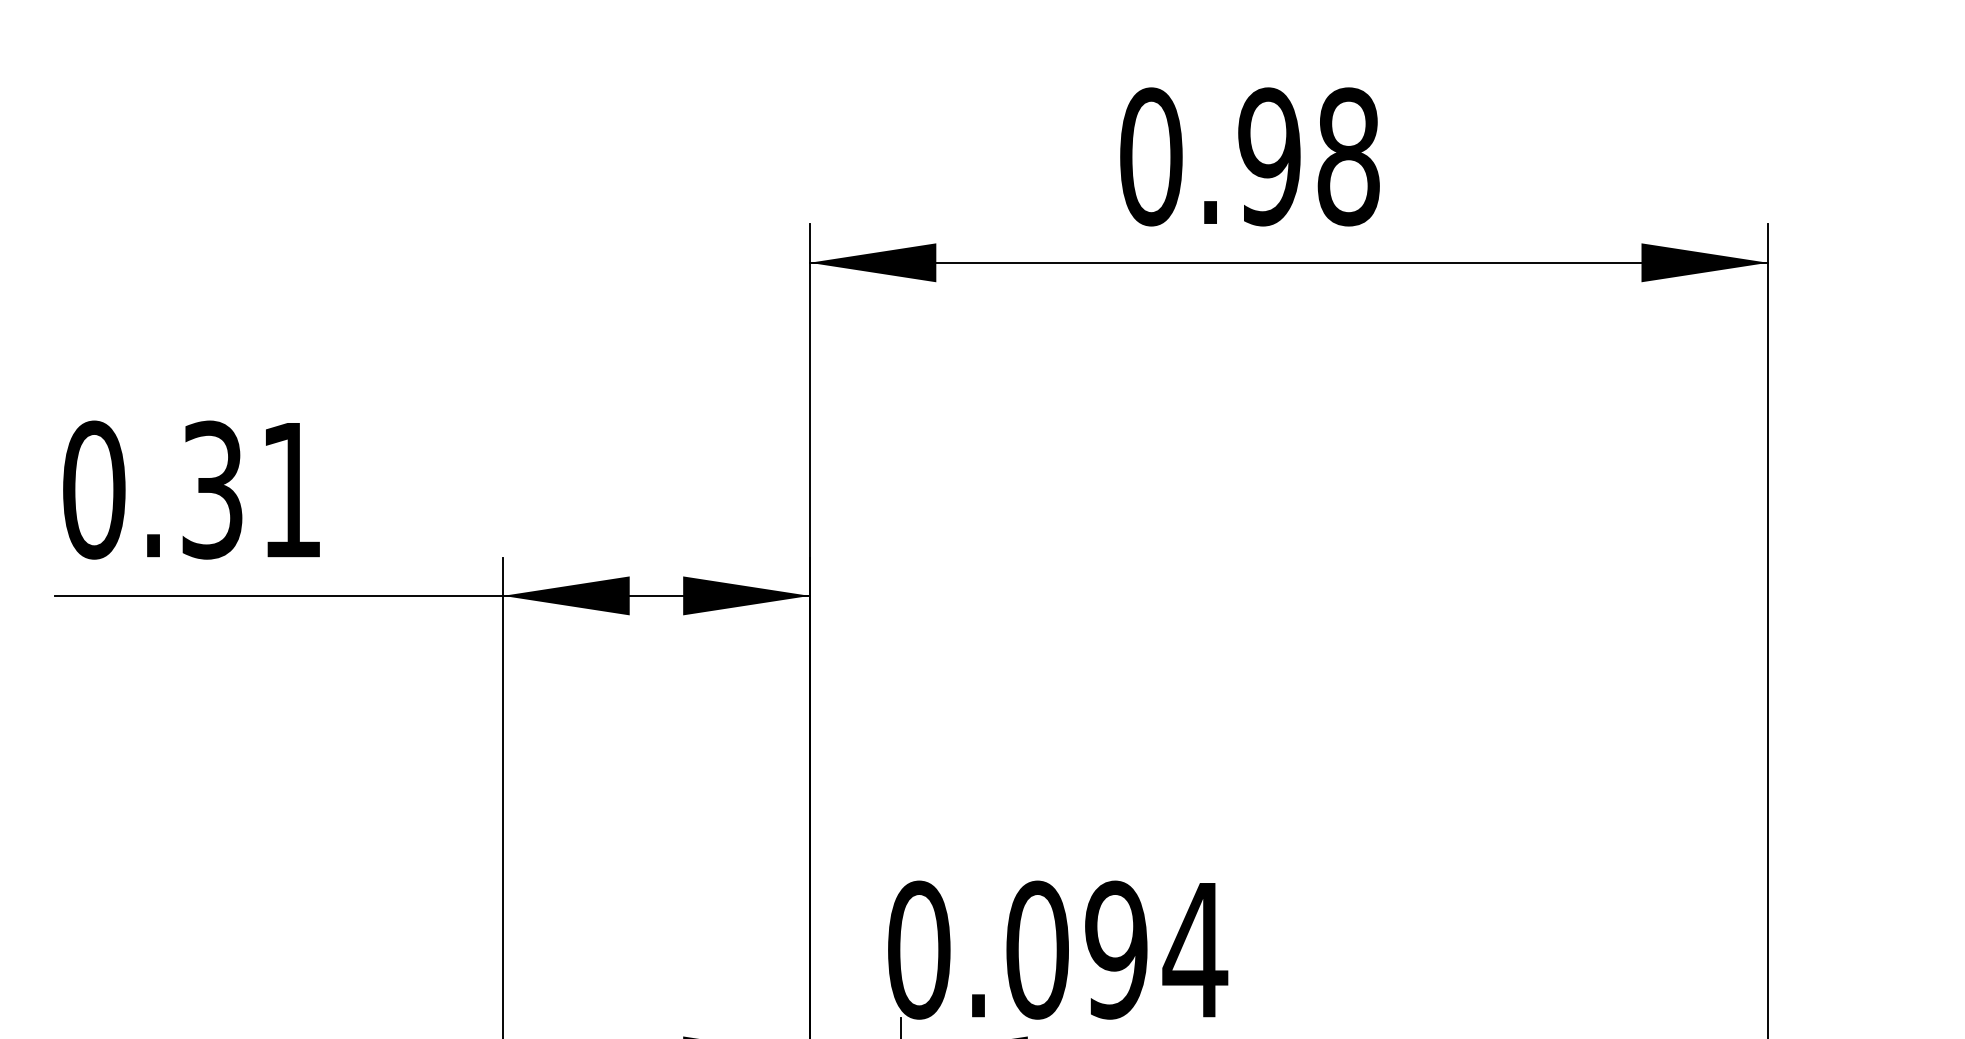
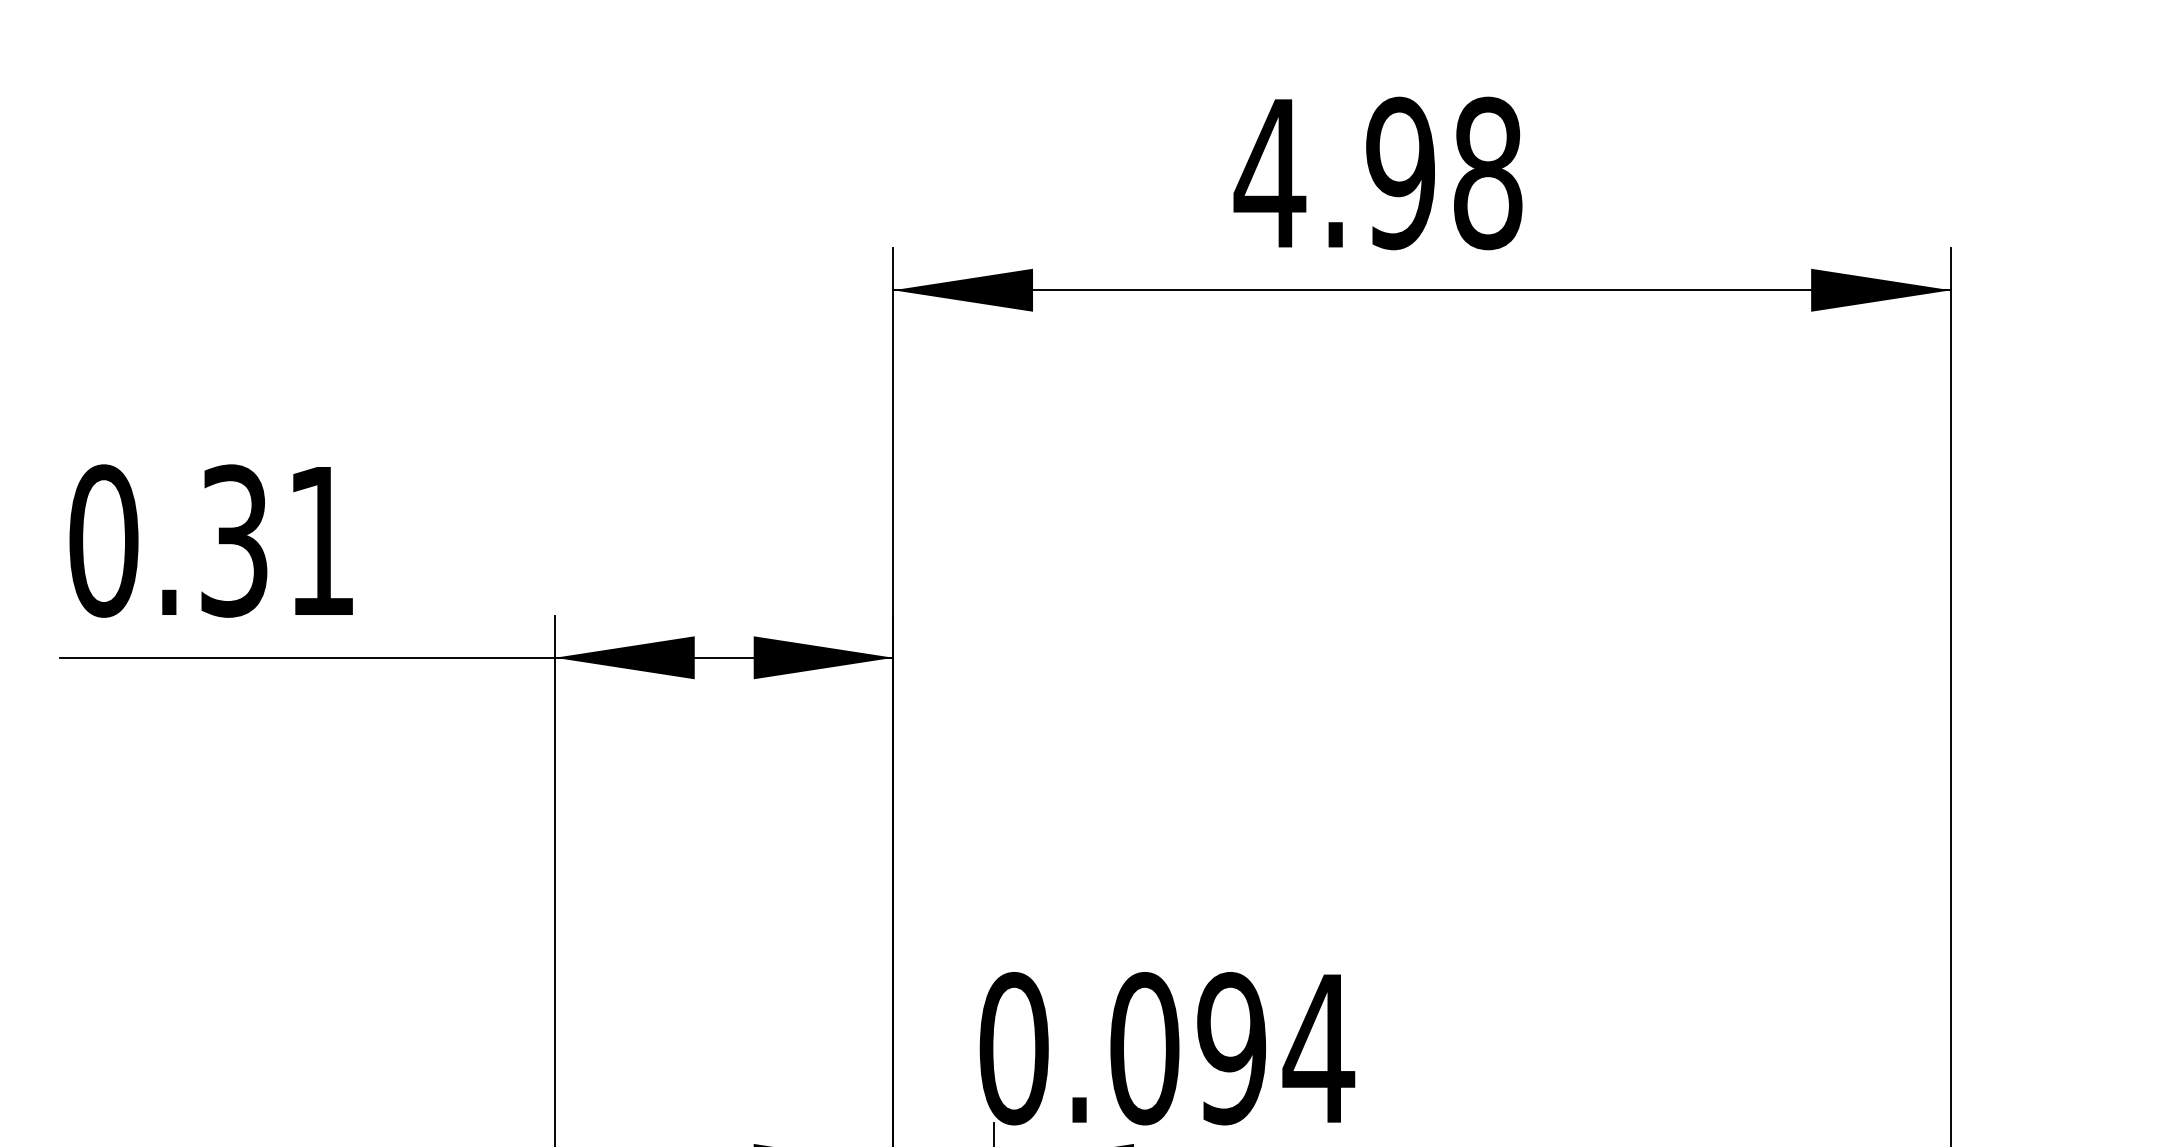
text: (1150, 156) -> (1269, 173), 0.98 -> 4.98

